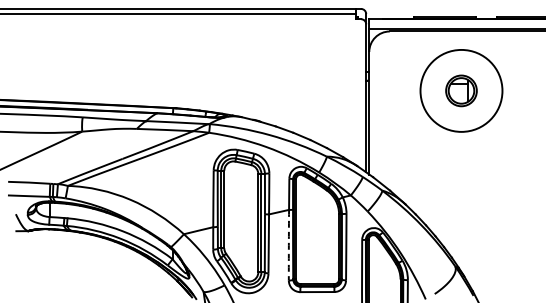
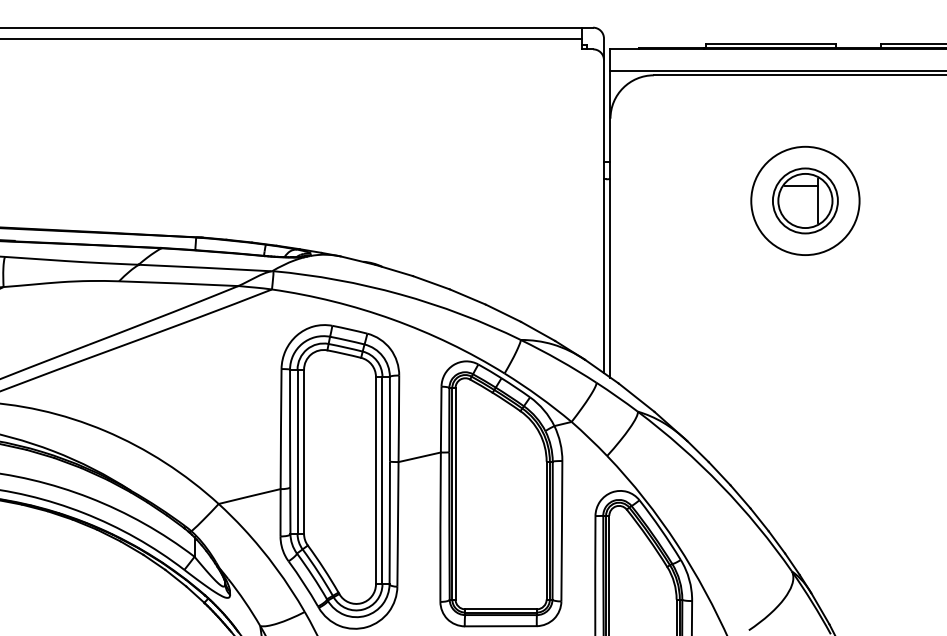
circle: (461, 90) -> (805, 200), size x0.62
arc: (288, 245) -> (439, 527), dashed -> solid

